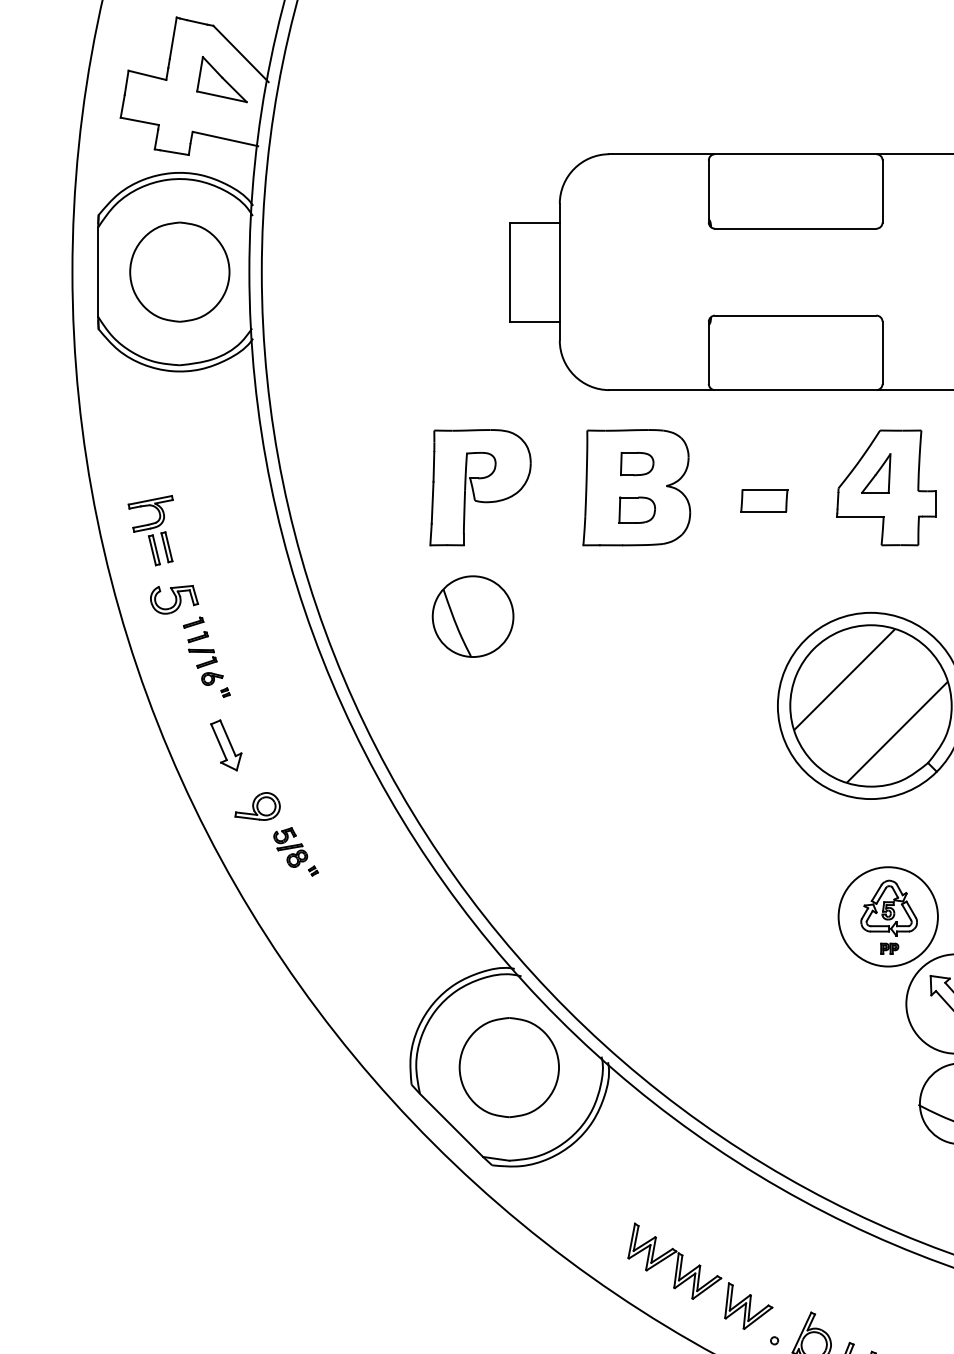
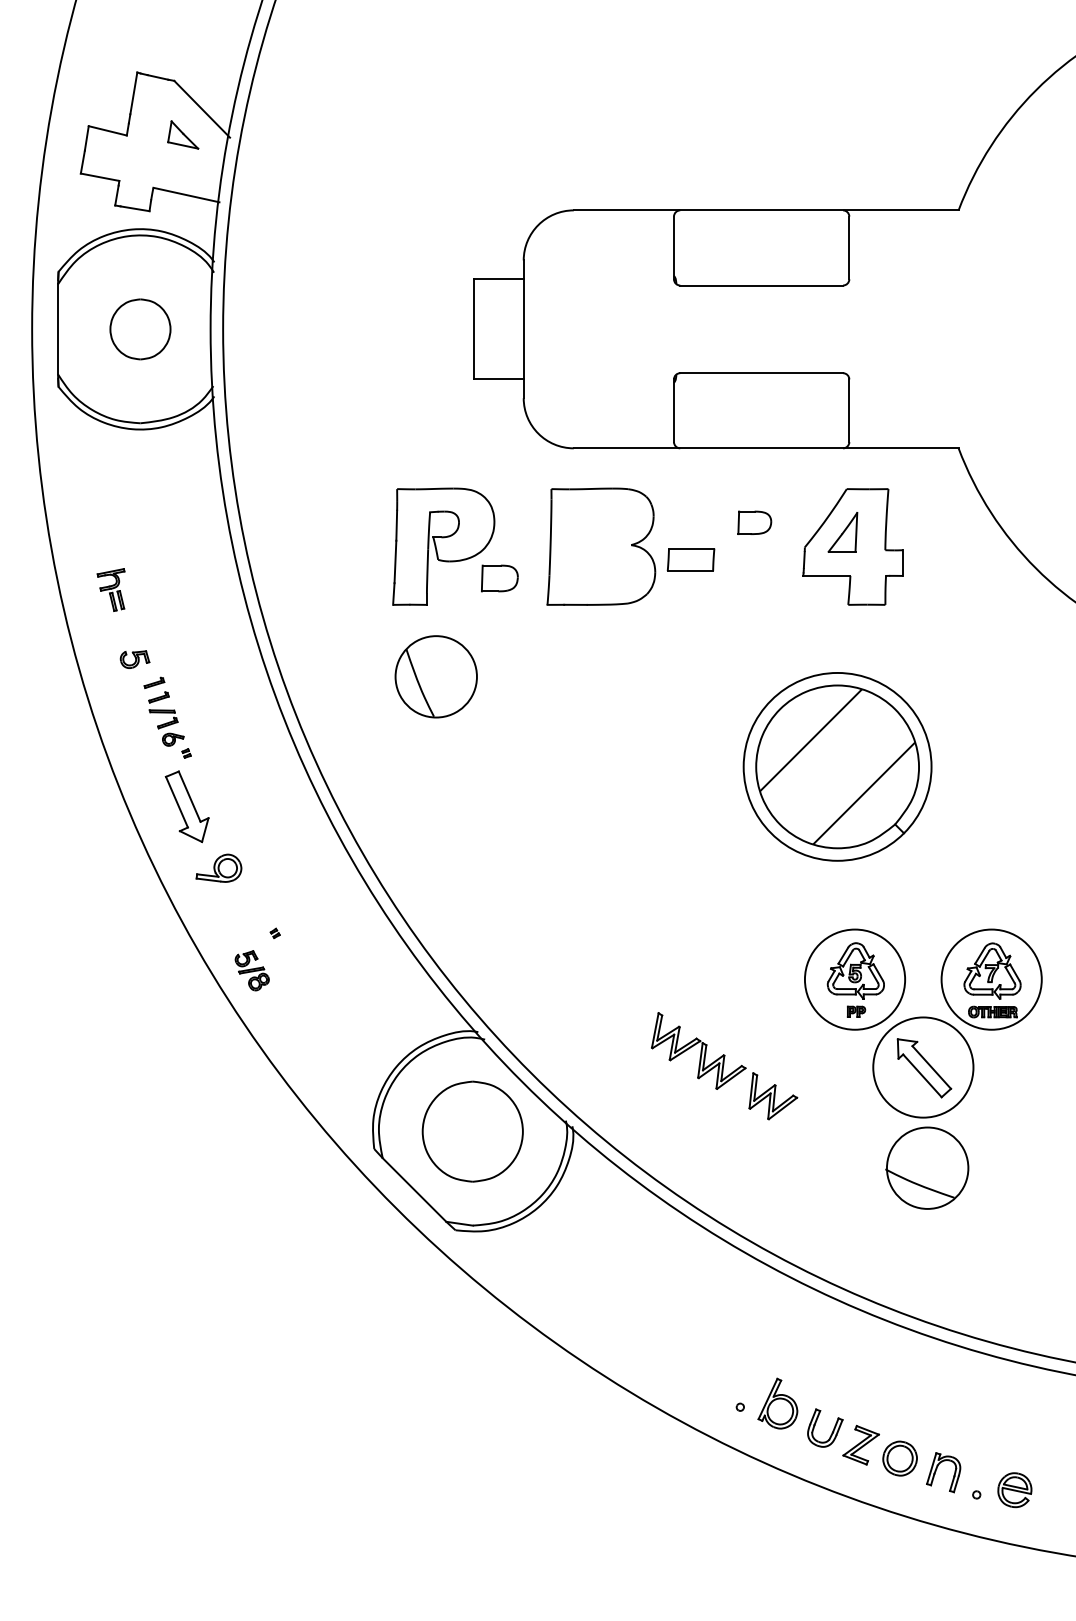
part: (222, 78) -> (183, 134), size x0.6
part: (179, 272) -> (140, 329), size x0.6
part: (636, 463) -> (754, 522), moved
part: (763, 500) -> (690, 559), moved
part: (636, 510) -> (499, 578), moved
part: (150, 530) -> (110, 589), size x0.6
part: (173, 599) -> (134, 659), size x0.6
part: (226, 745) -> (187, 806), size x1.4
part: (289, 847) -> (251, 970), moved
part: (700, 1276) -> (724, 1066), moved

